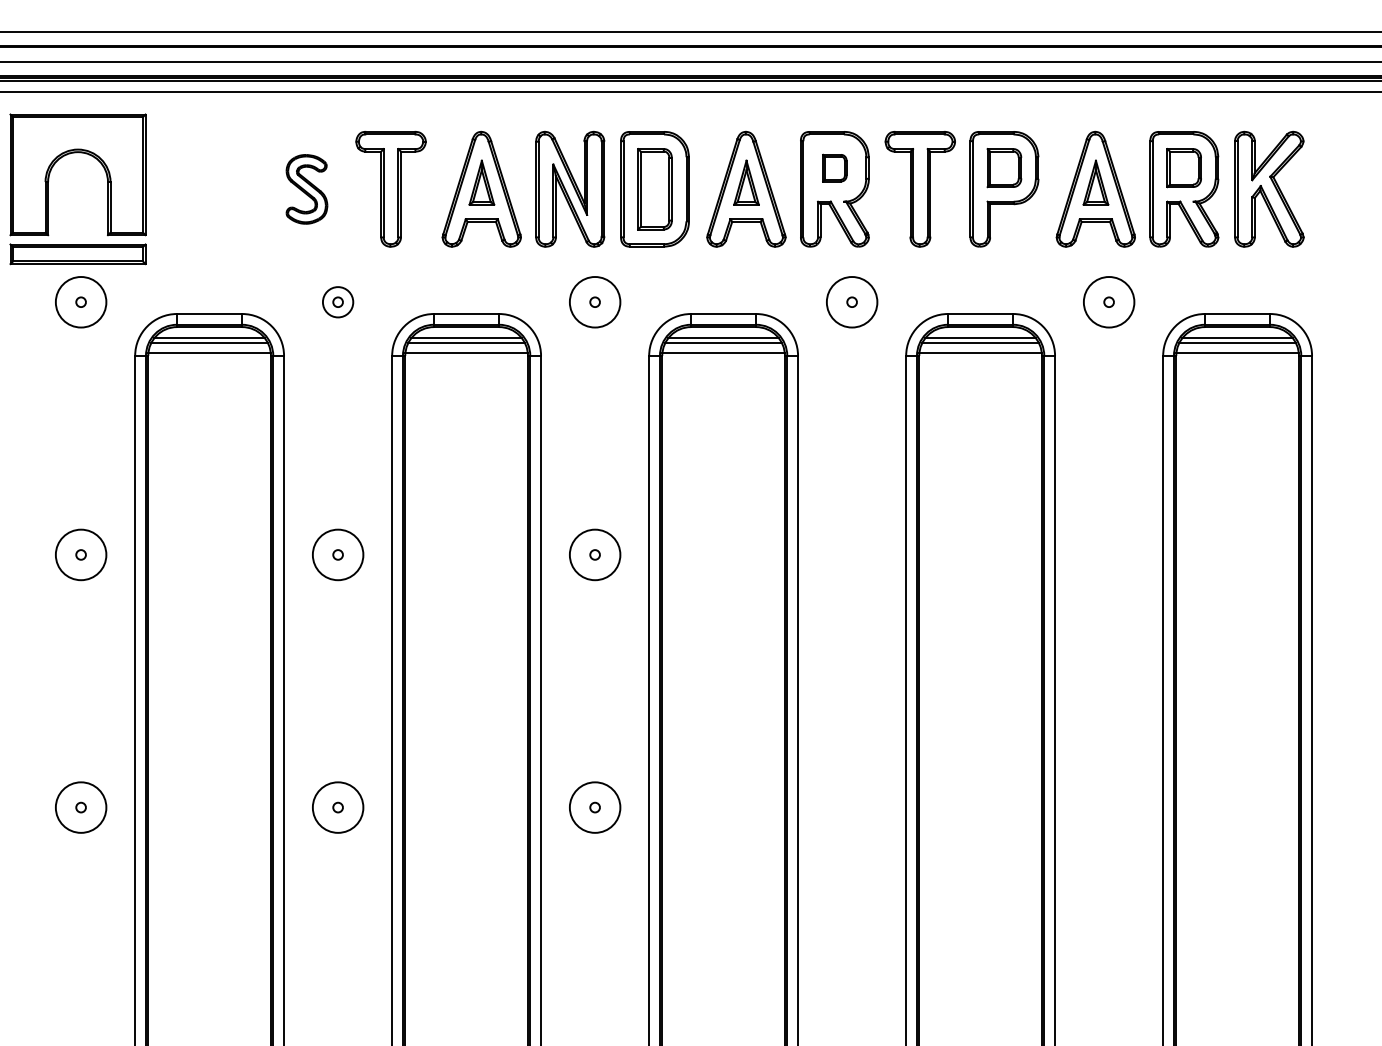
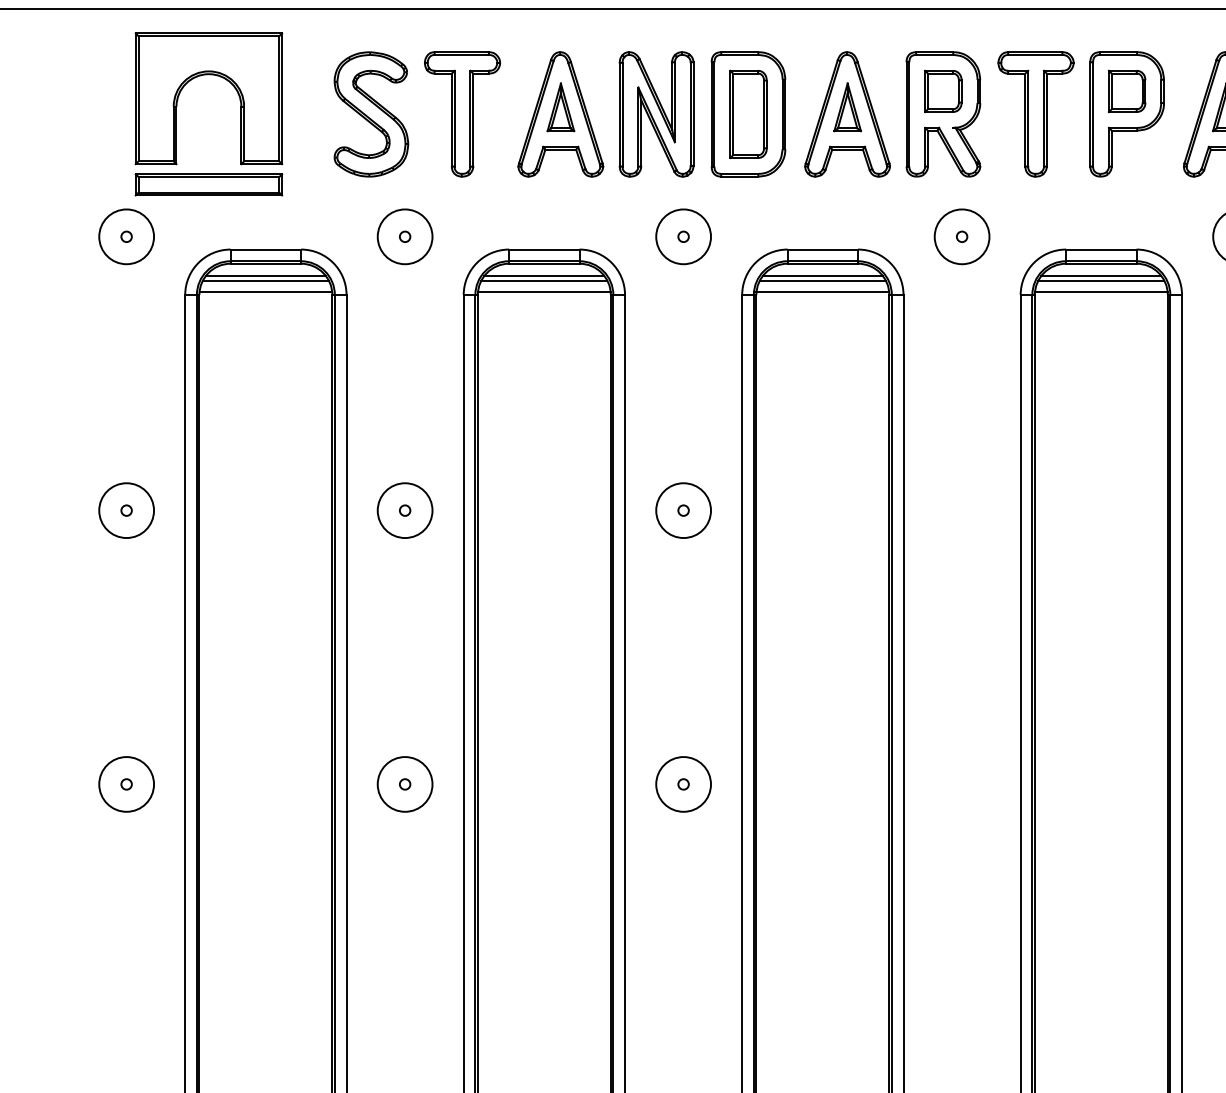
part: (834, 168) -> (943, 91), size x1.43
part: (48, 189) -> (176, 114), moved
part: (306, 189) -> (370, 114), size x1.67
circle: (337, 302) -> (404, 237), size x1.67

